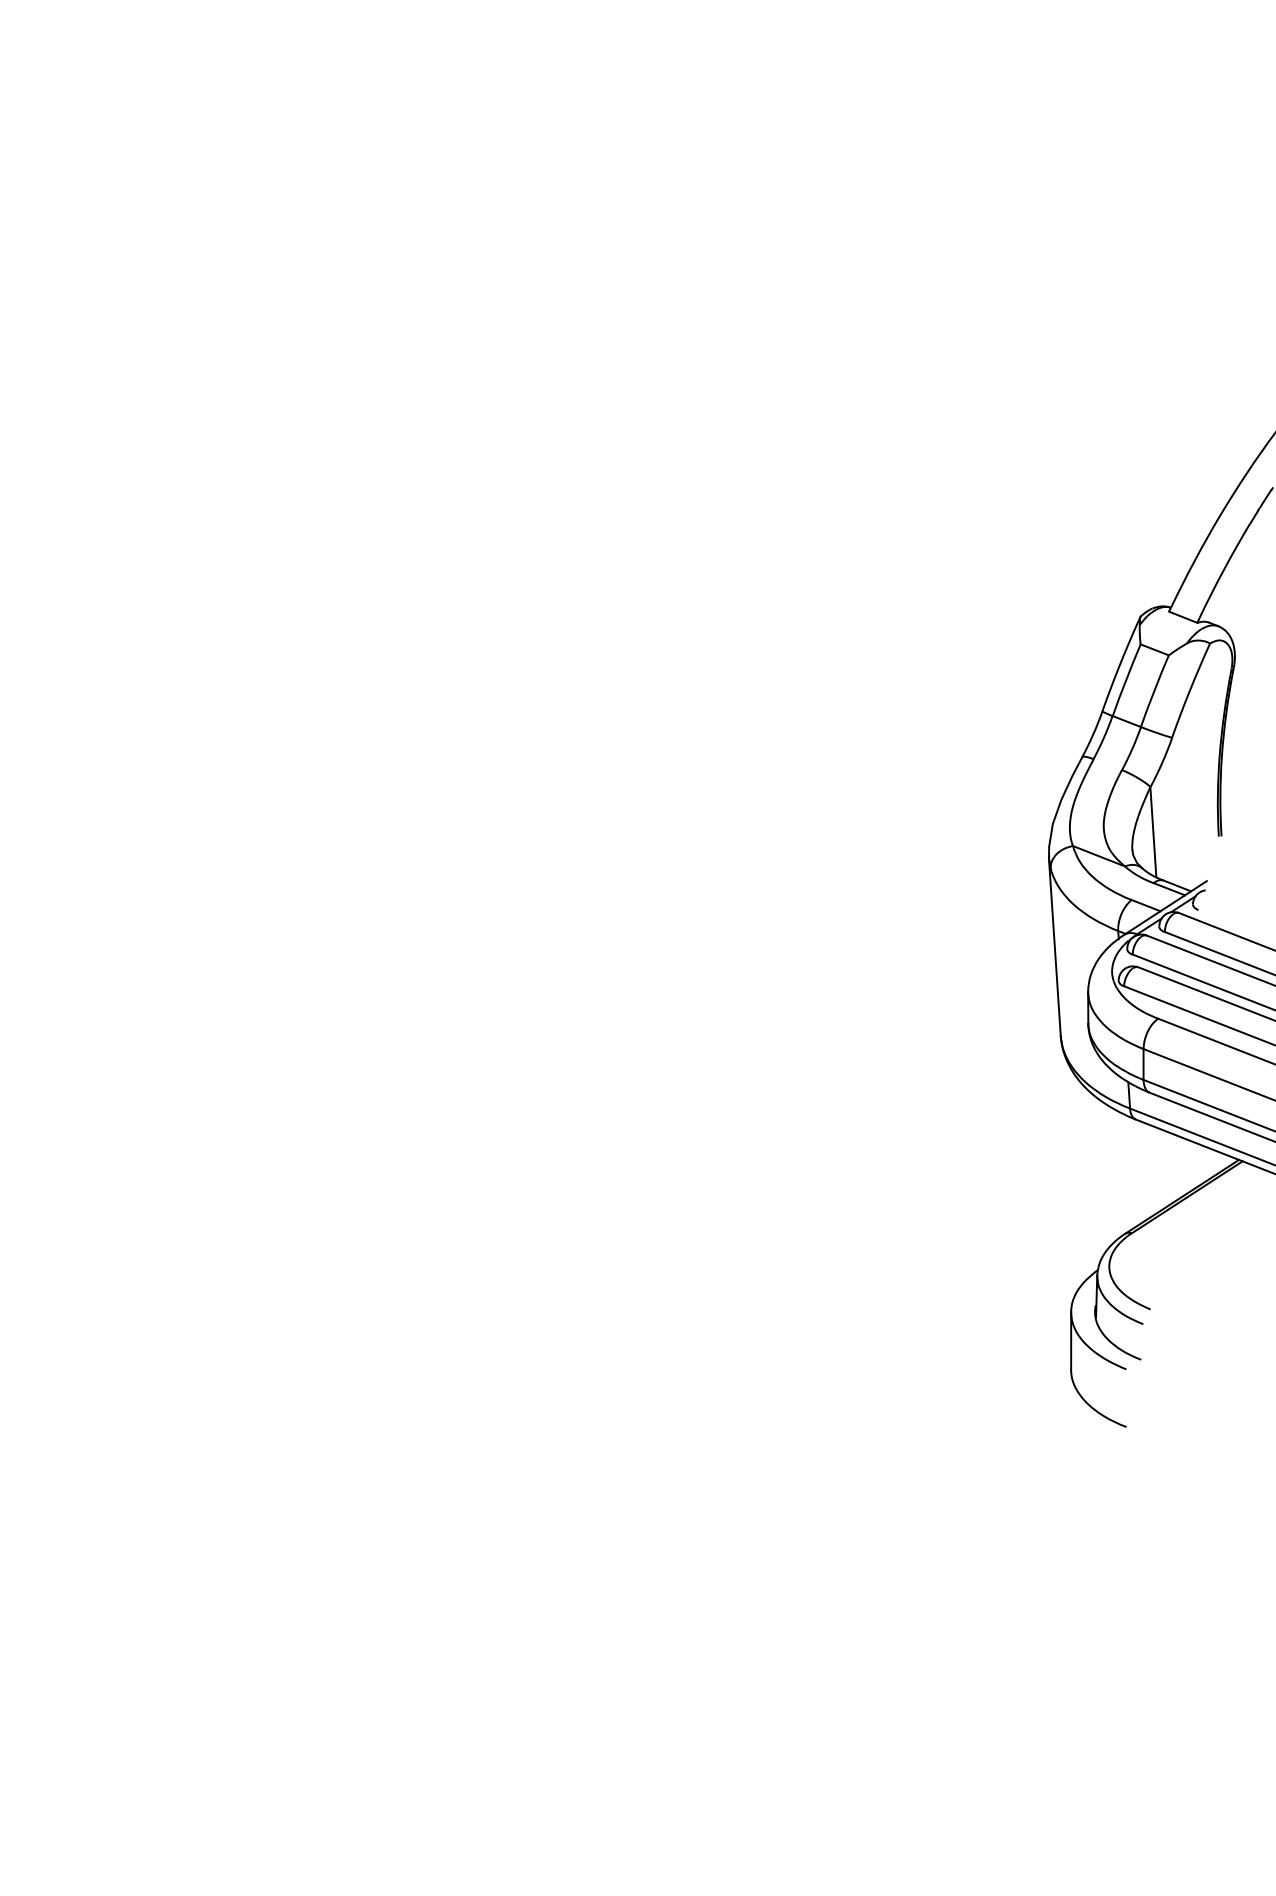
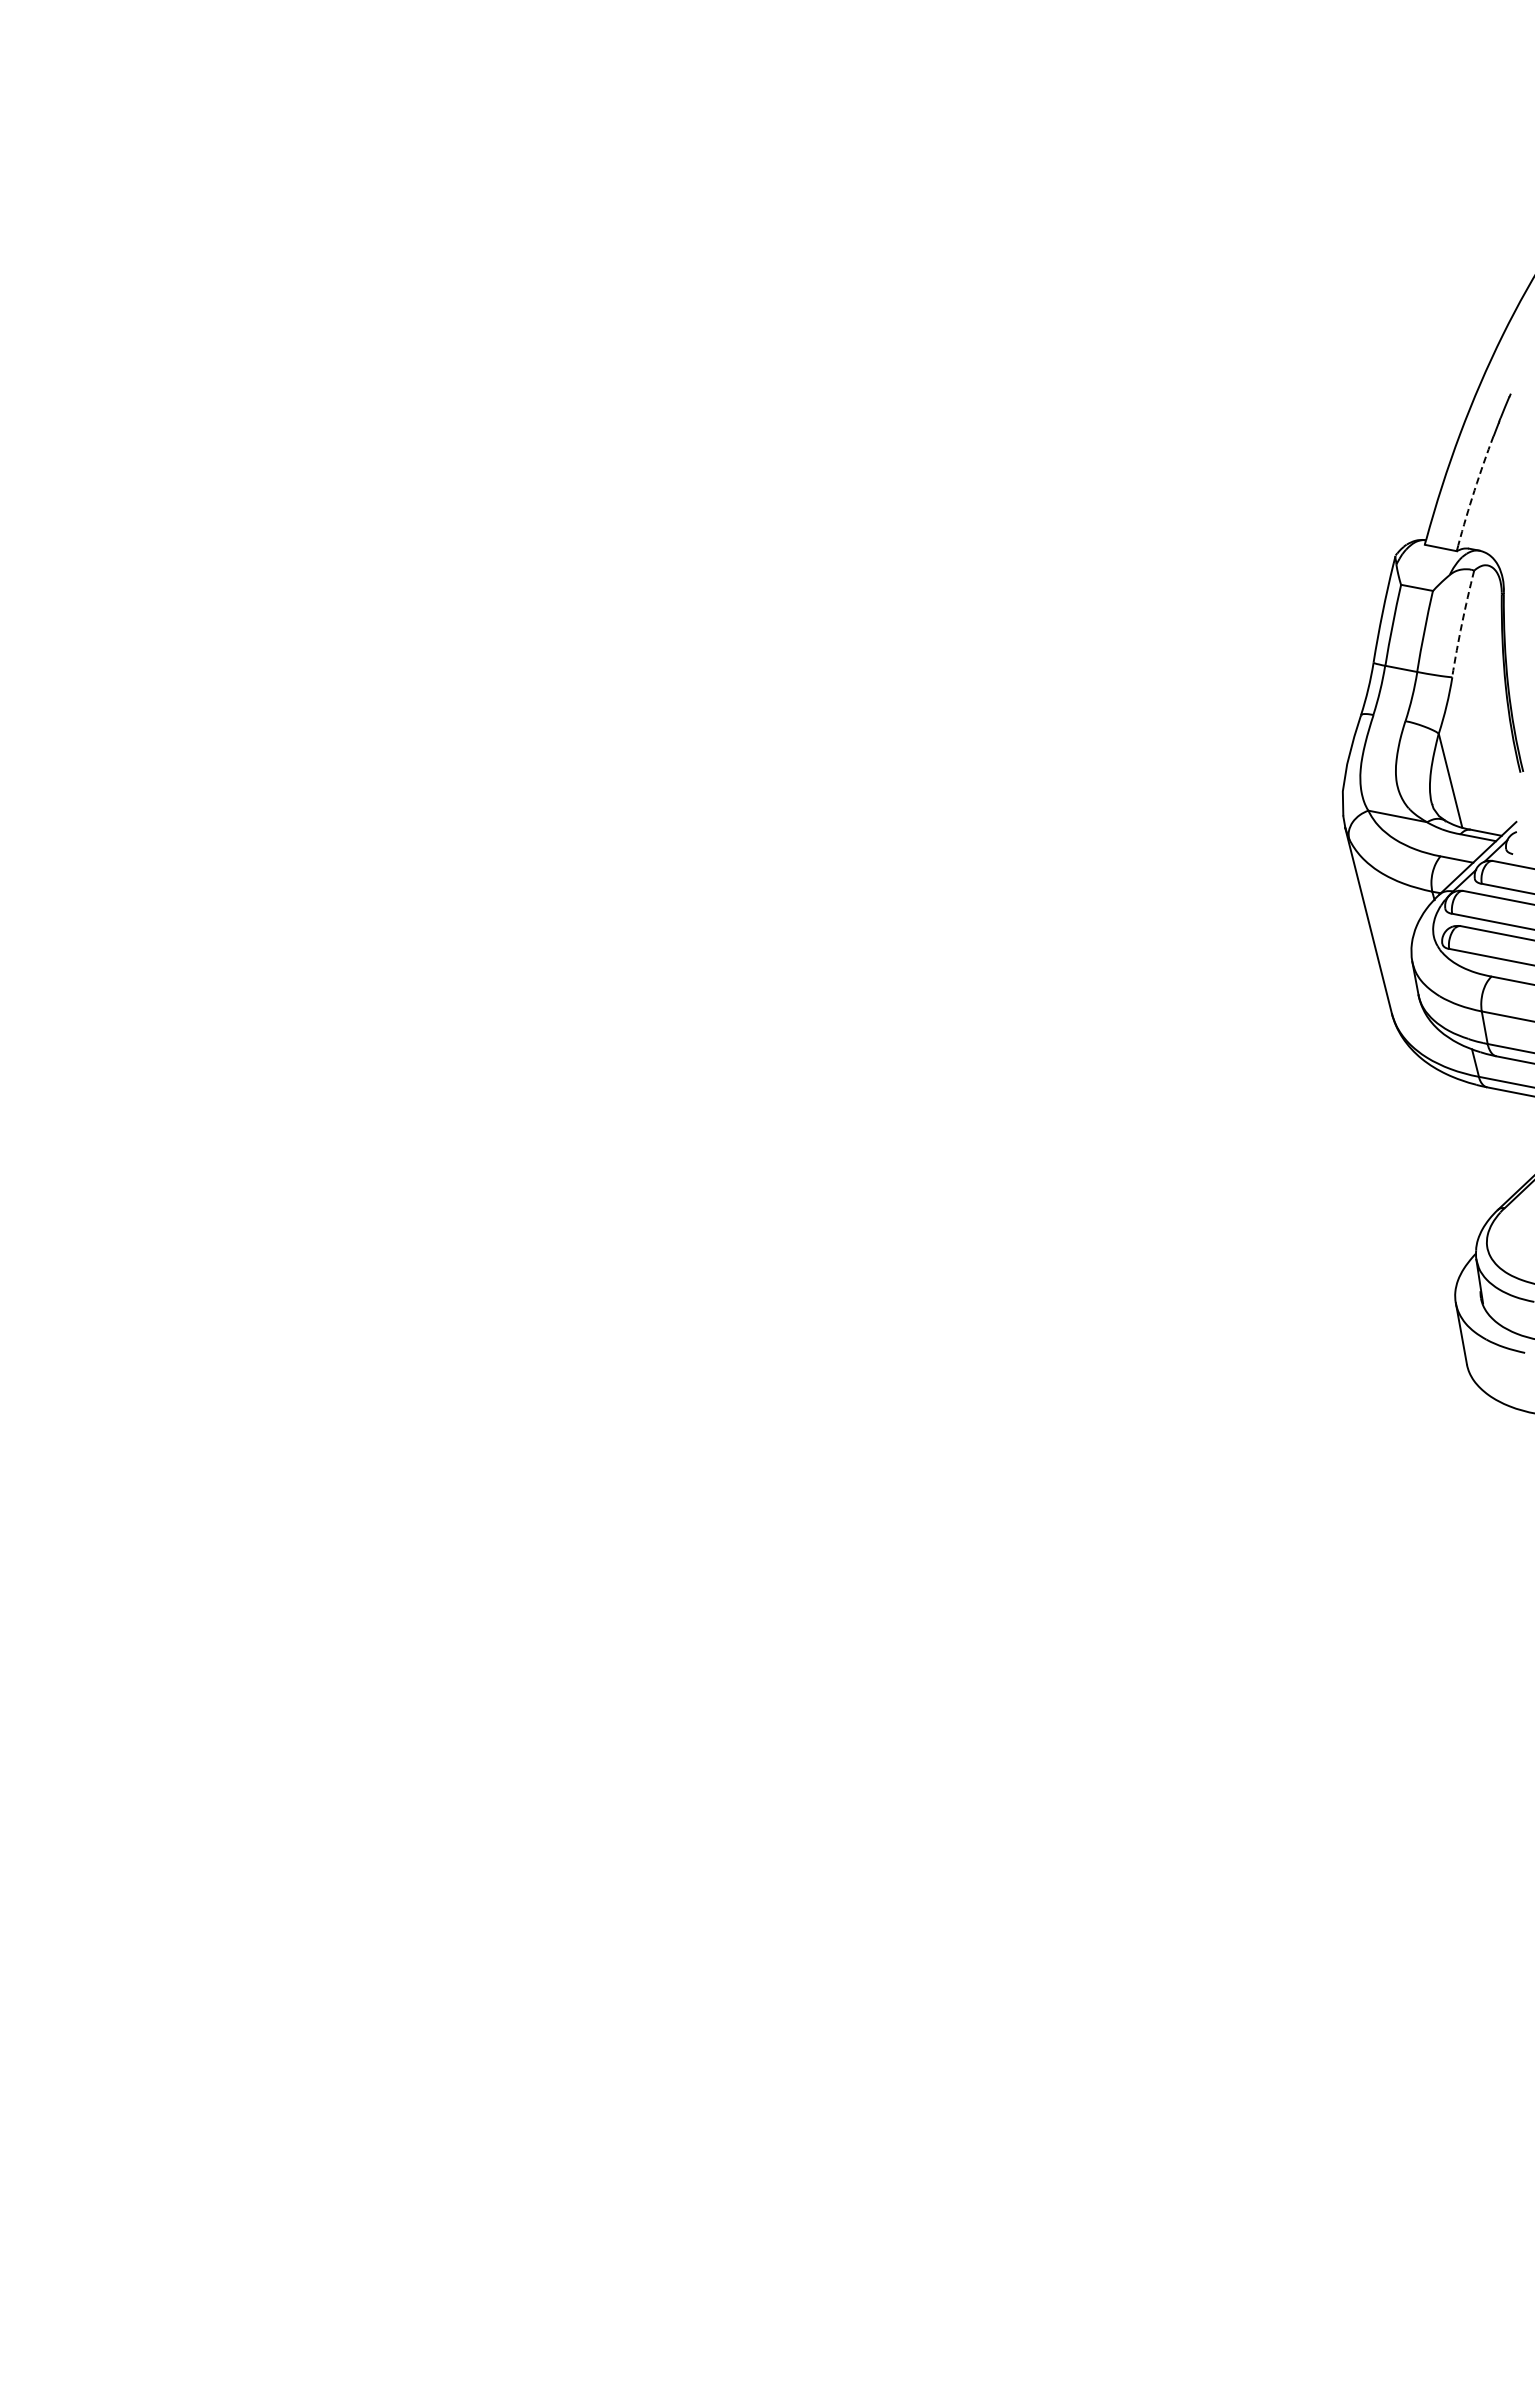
arc: (1223, 570) -> (1474, 490), solid -> dashed
arc: (1190, 690) -> (1462, 623), solid -> dashed

